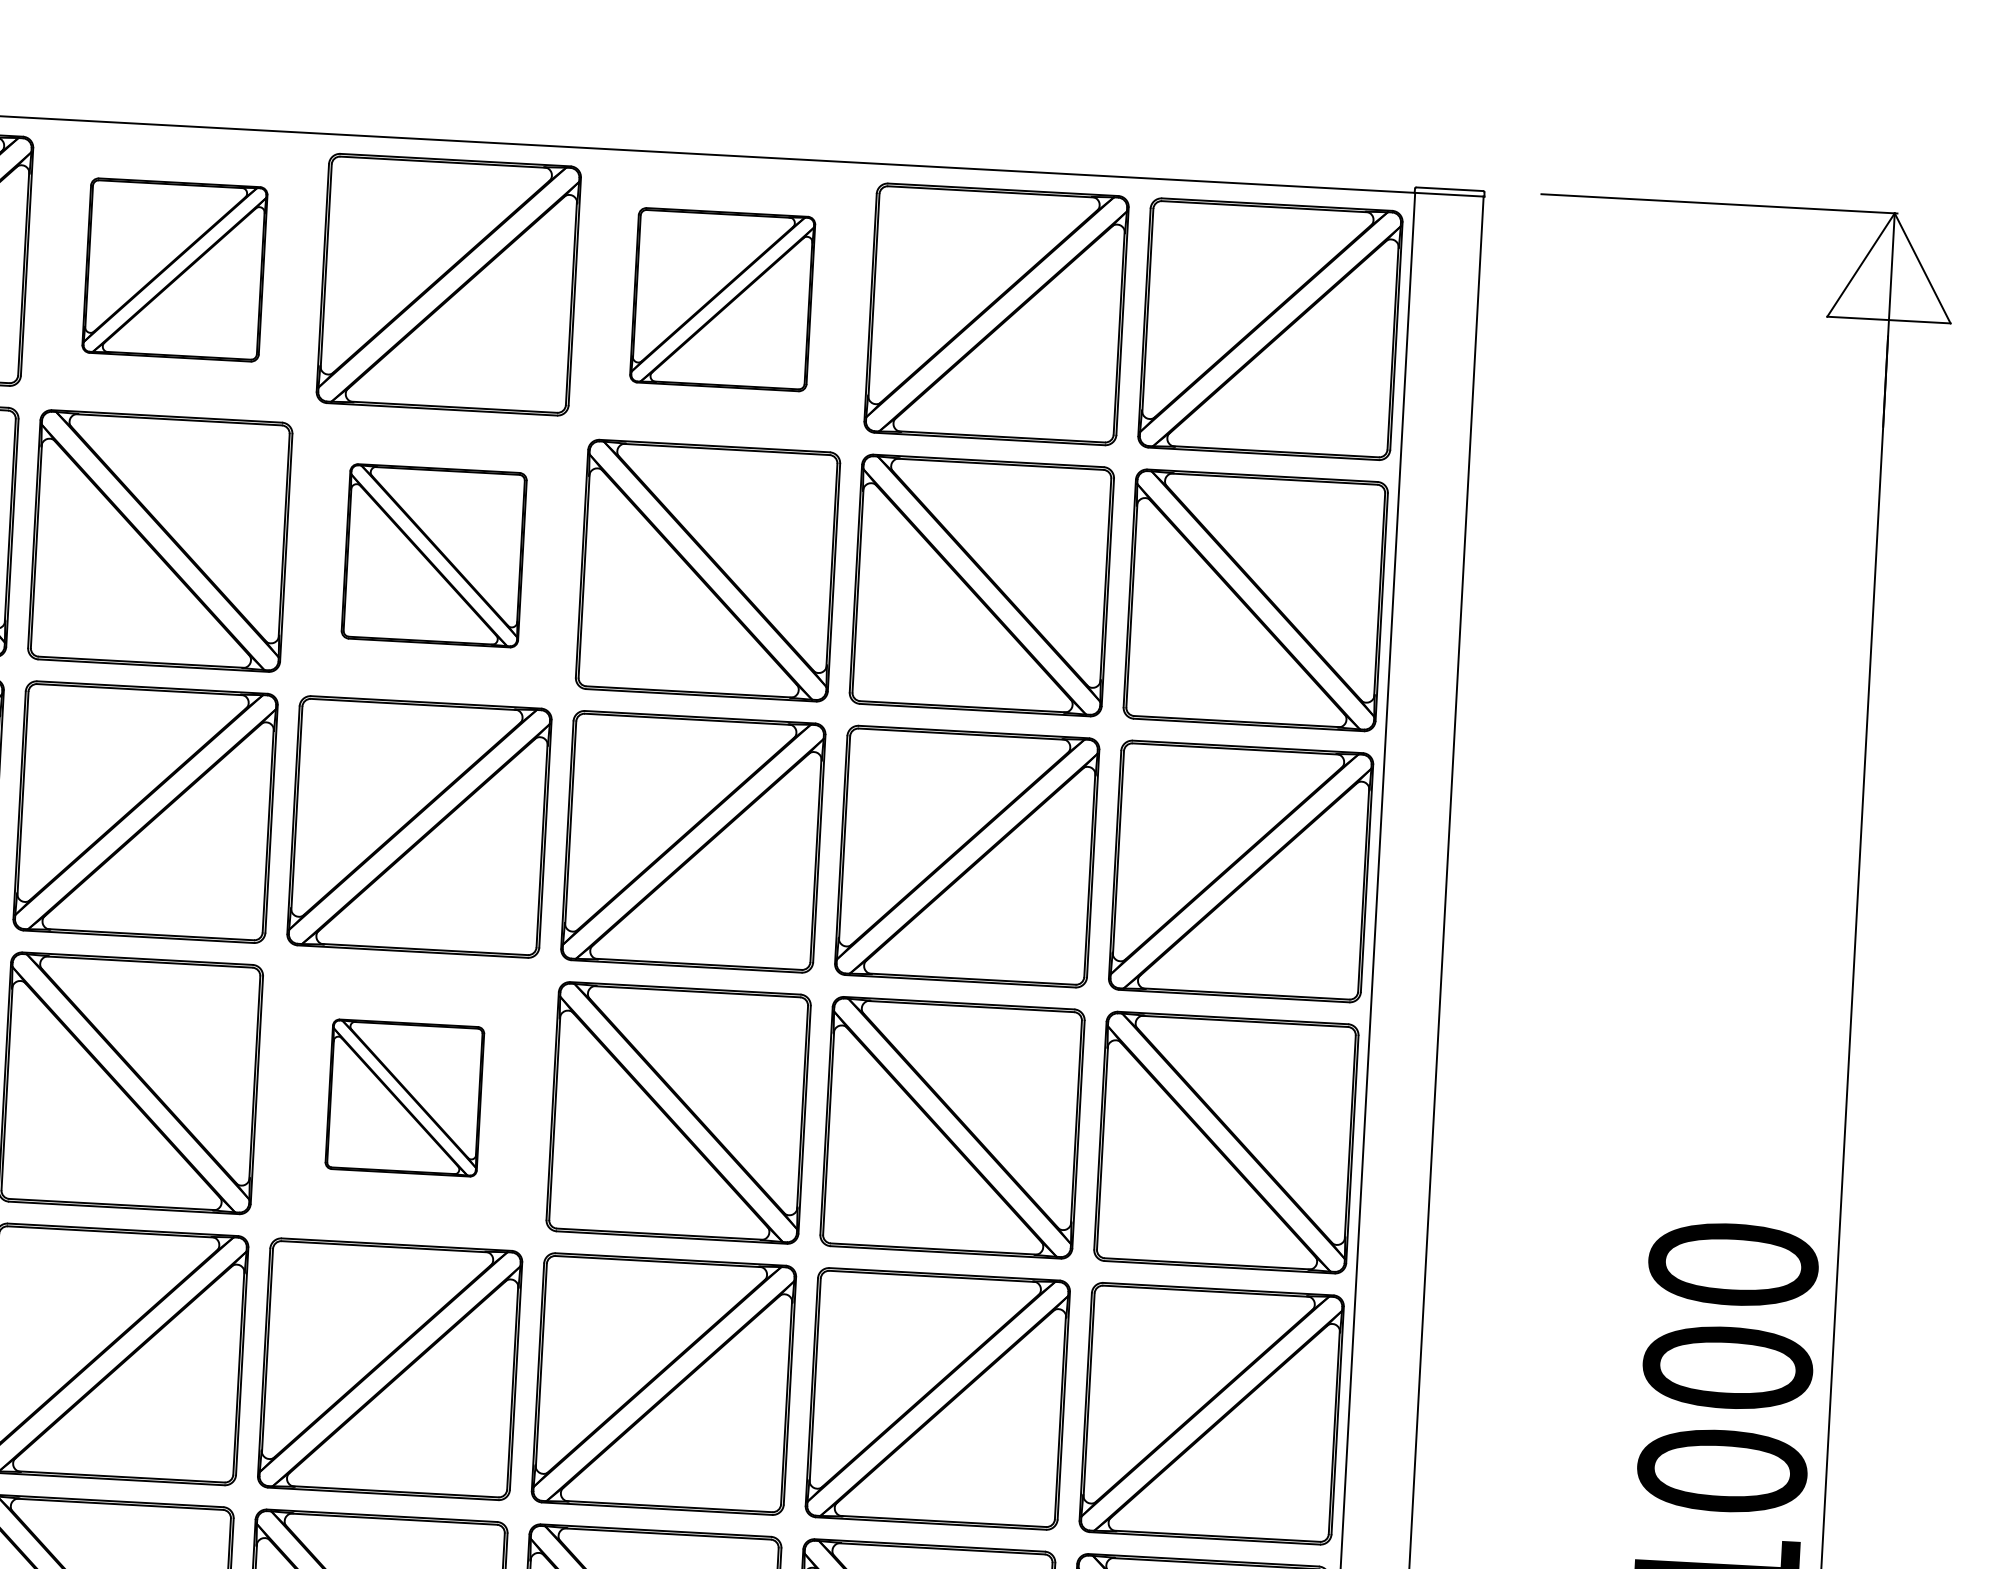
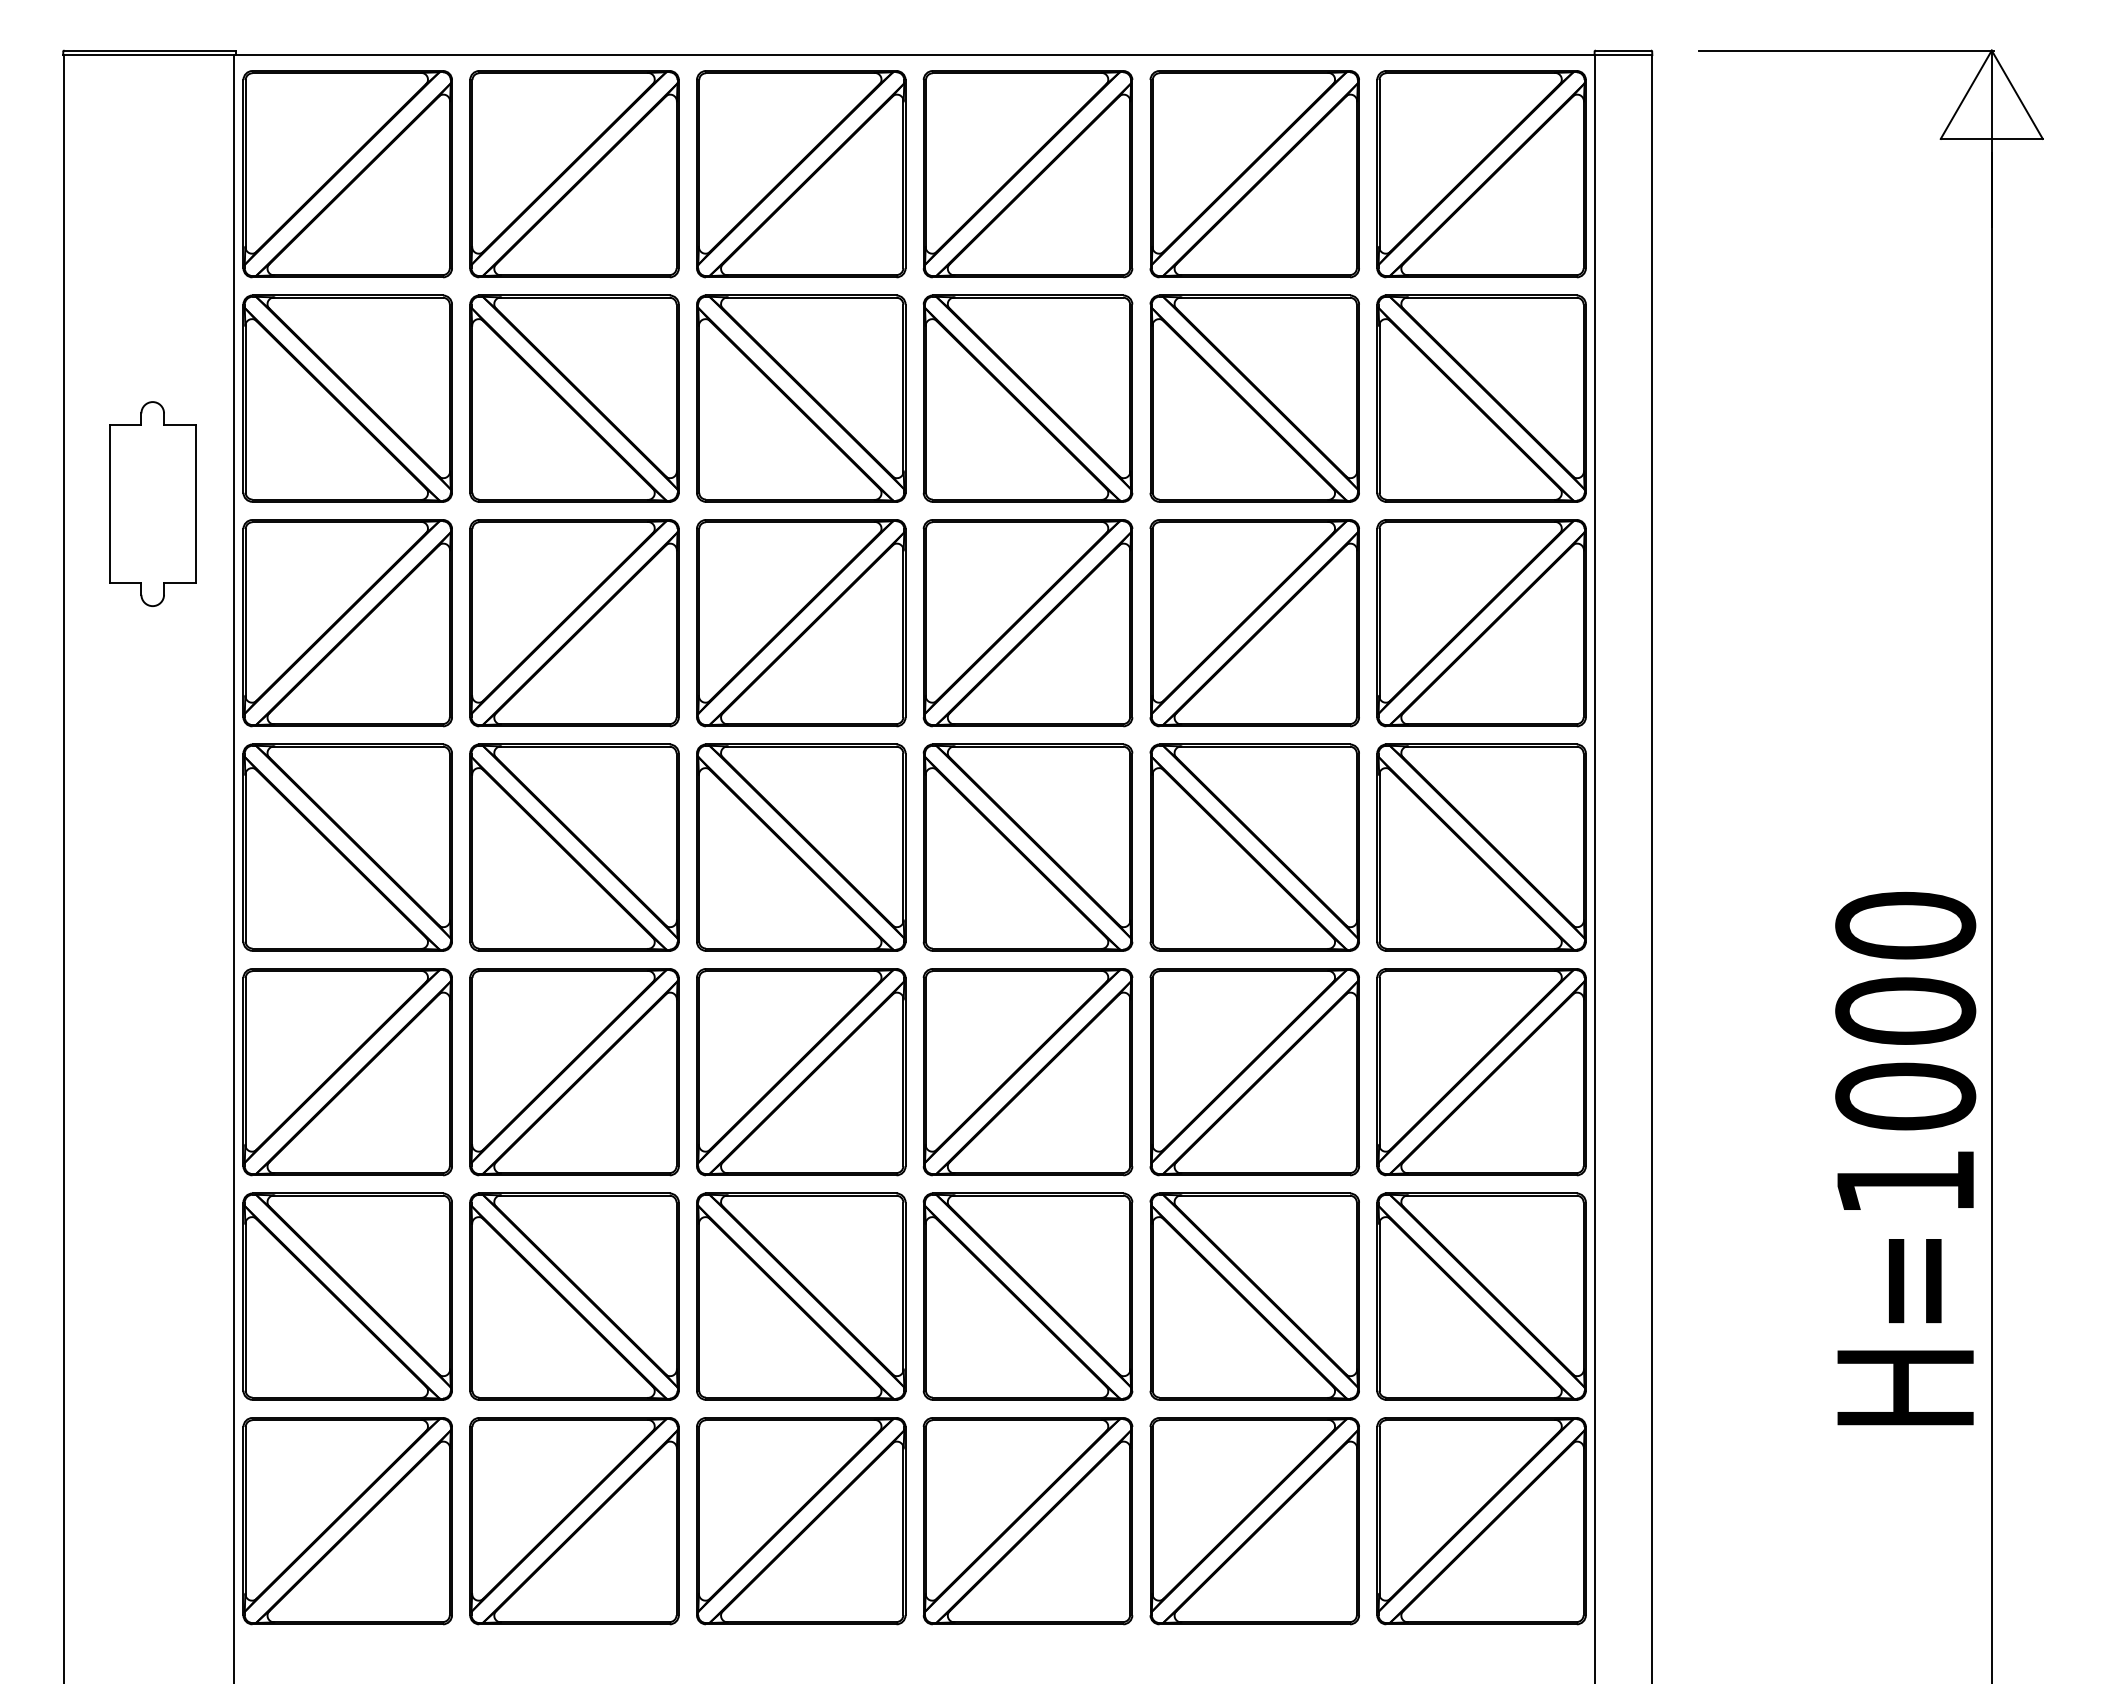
part: (174, 270) -> (574, 174), size x1.43
part: (722, 299) -> (1027, 174), size x1.43
part: (434, 555) -> (801, 398), size x1.43
part: (405, 1097) -> (801, 847), size x1.67

